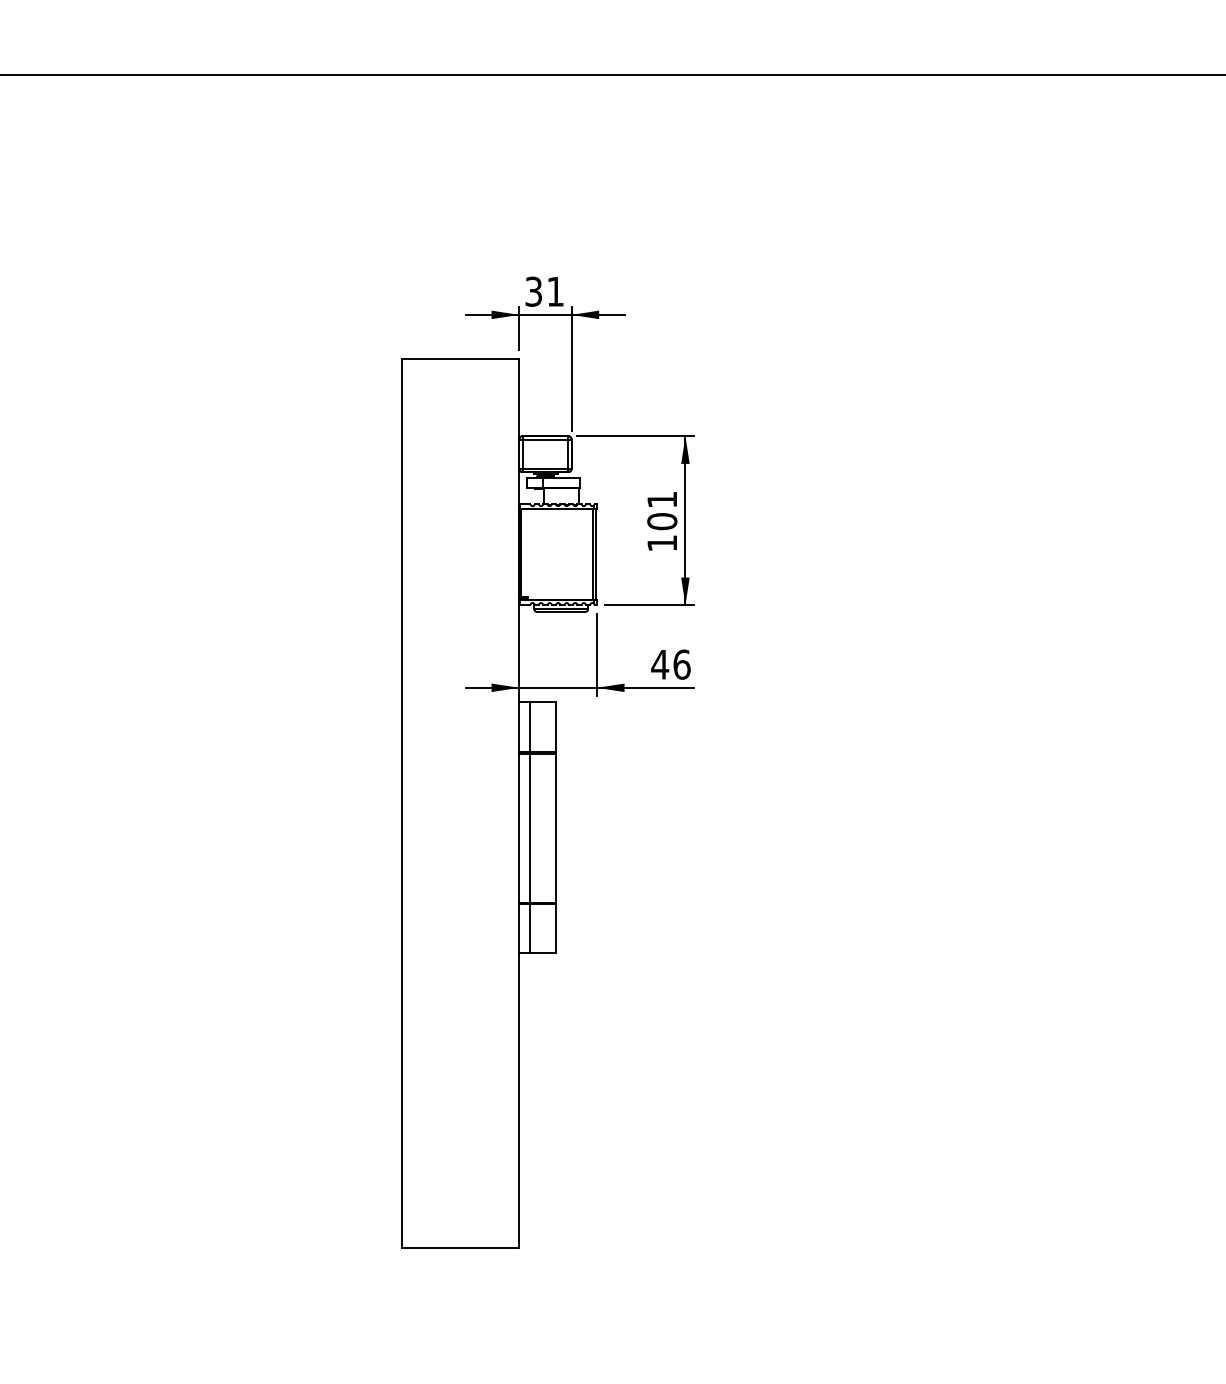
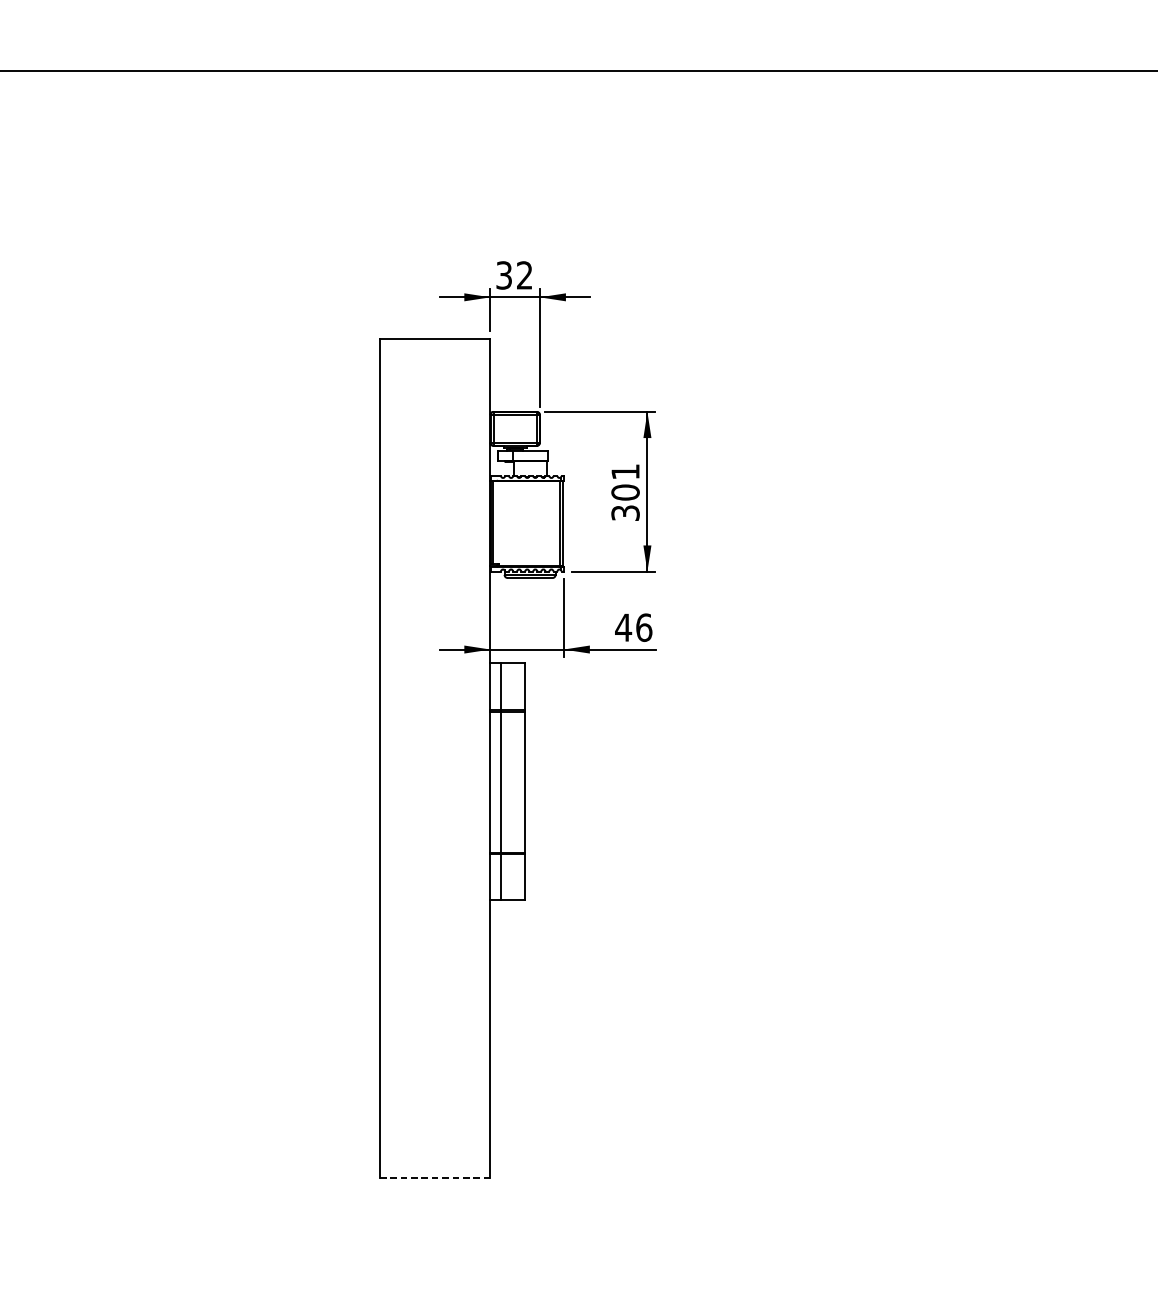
text: (555, 291) -> (524, 275), 31 -> 32
text: (662, 543) -> (625, 513), 101 -> 301
line: (460, 1247) -> (434, 1178), solid -> dashed

